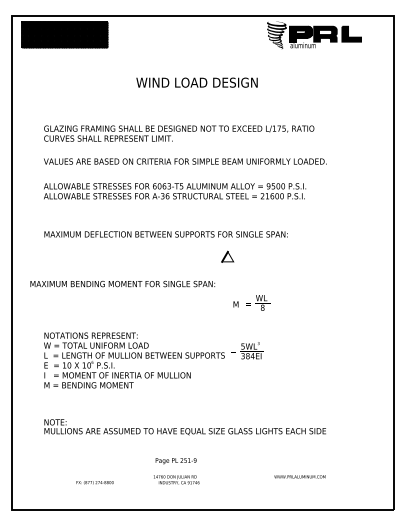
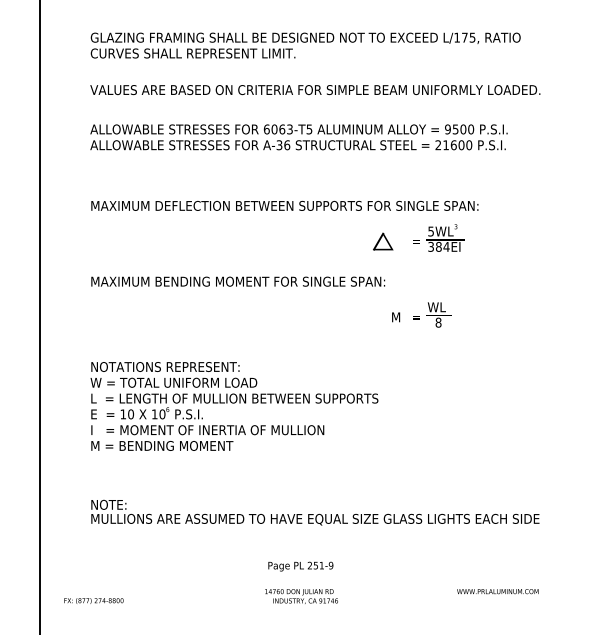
text: (122, 283) -> (237, 280), moved
text: (247, 350) -> (438, 237), moved
text: (94, 482) -> (93, 600), moved

